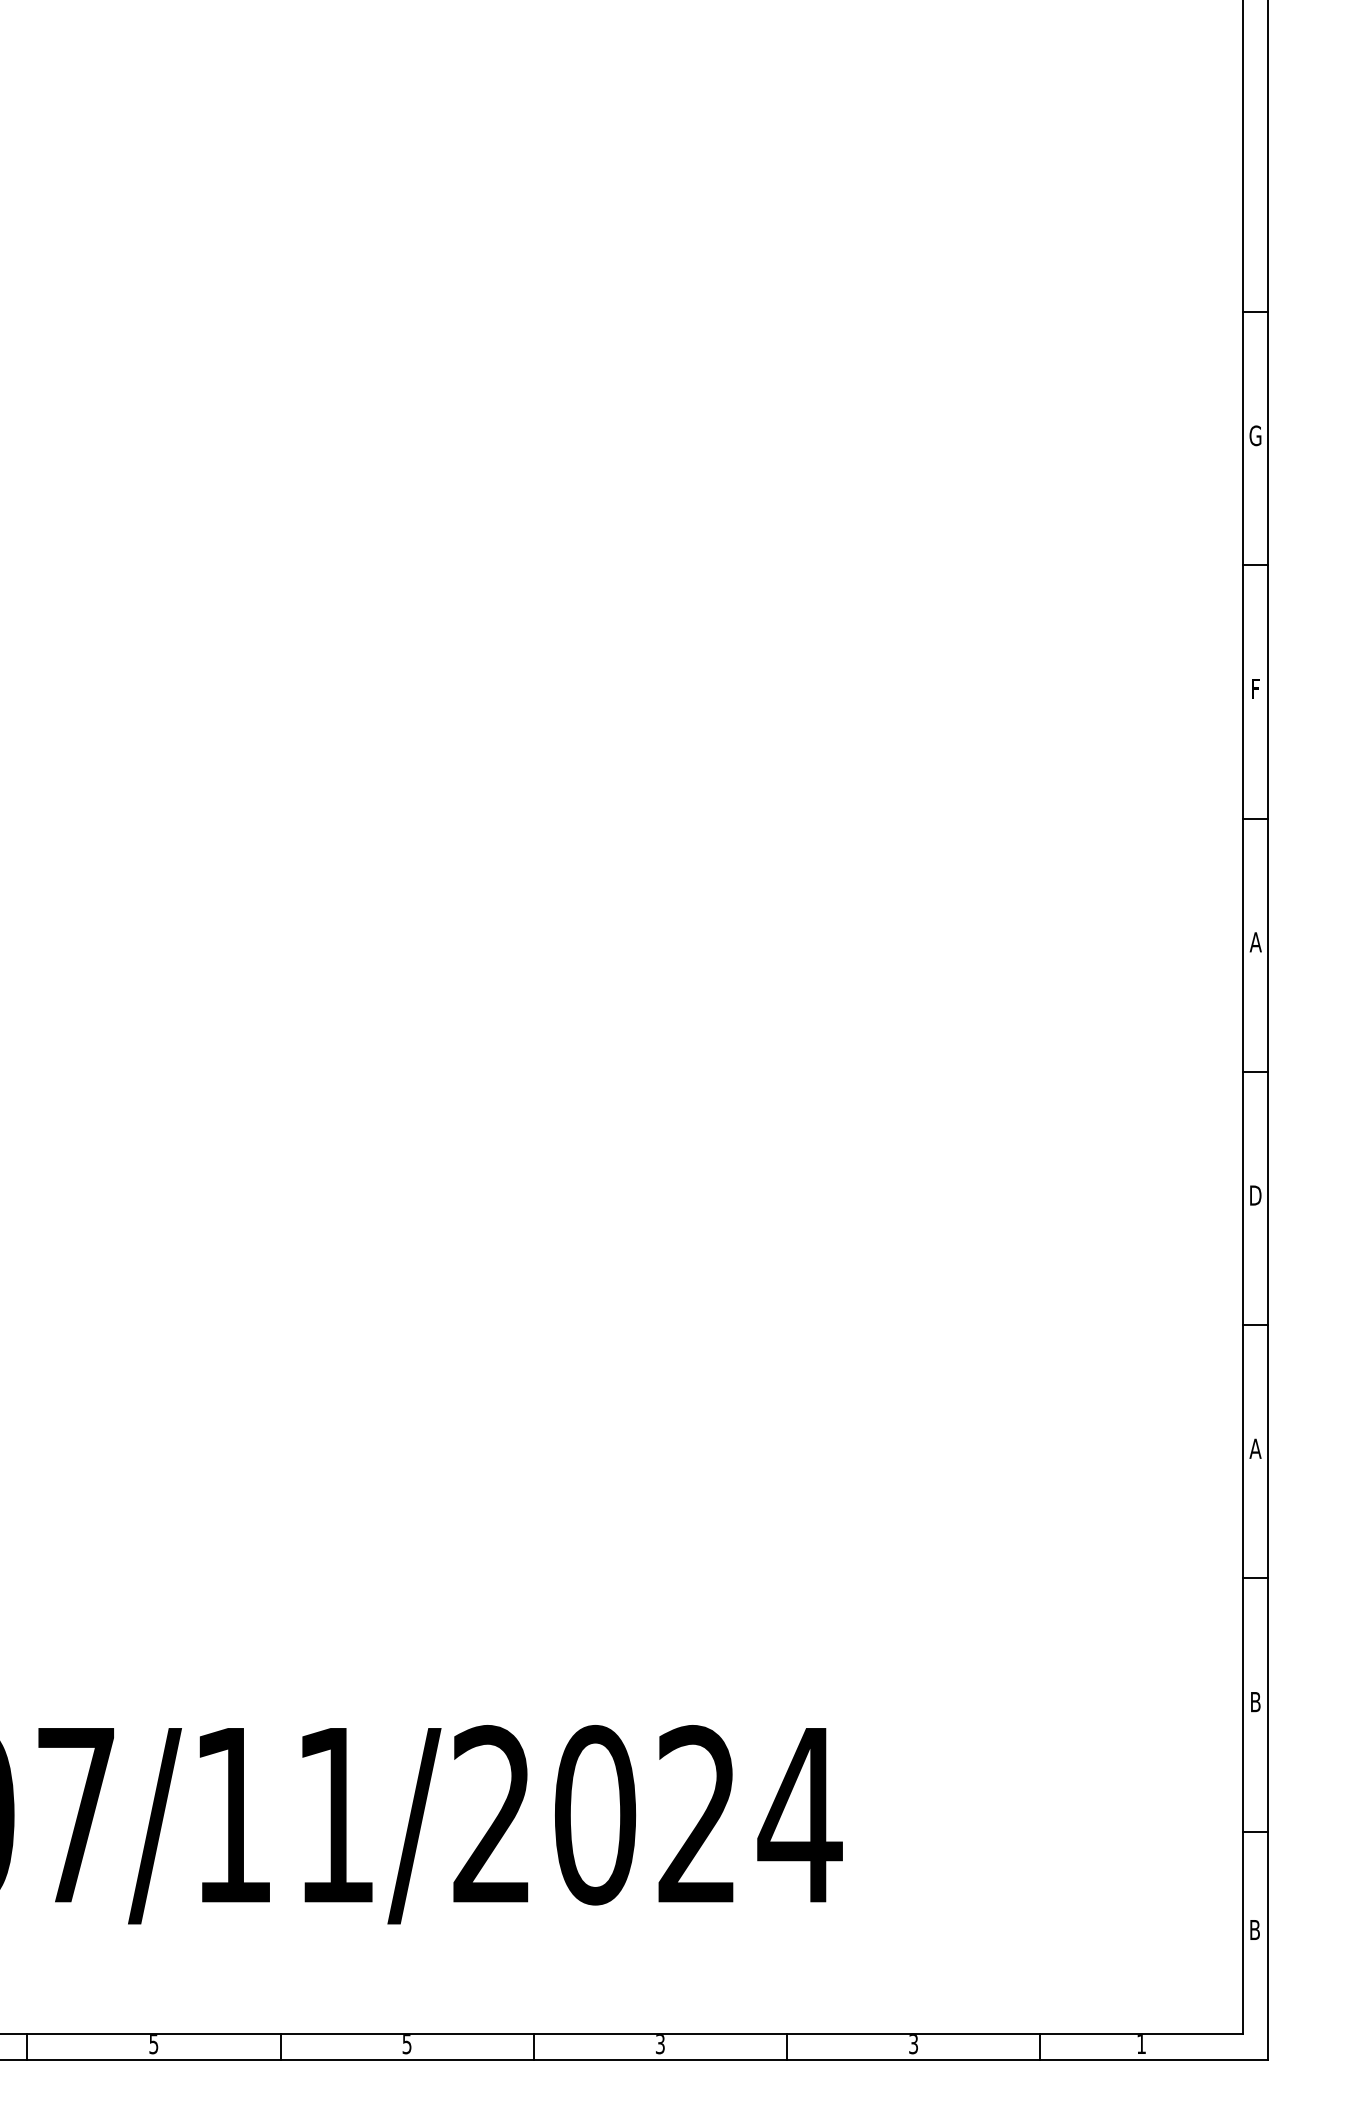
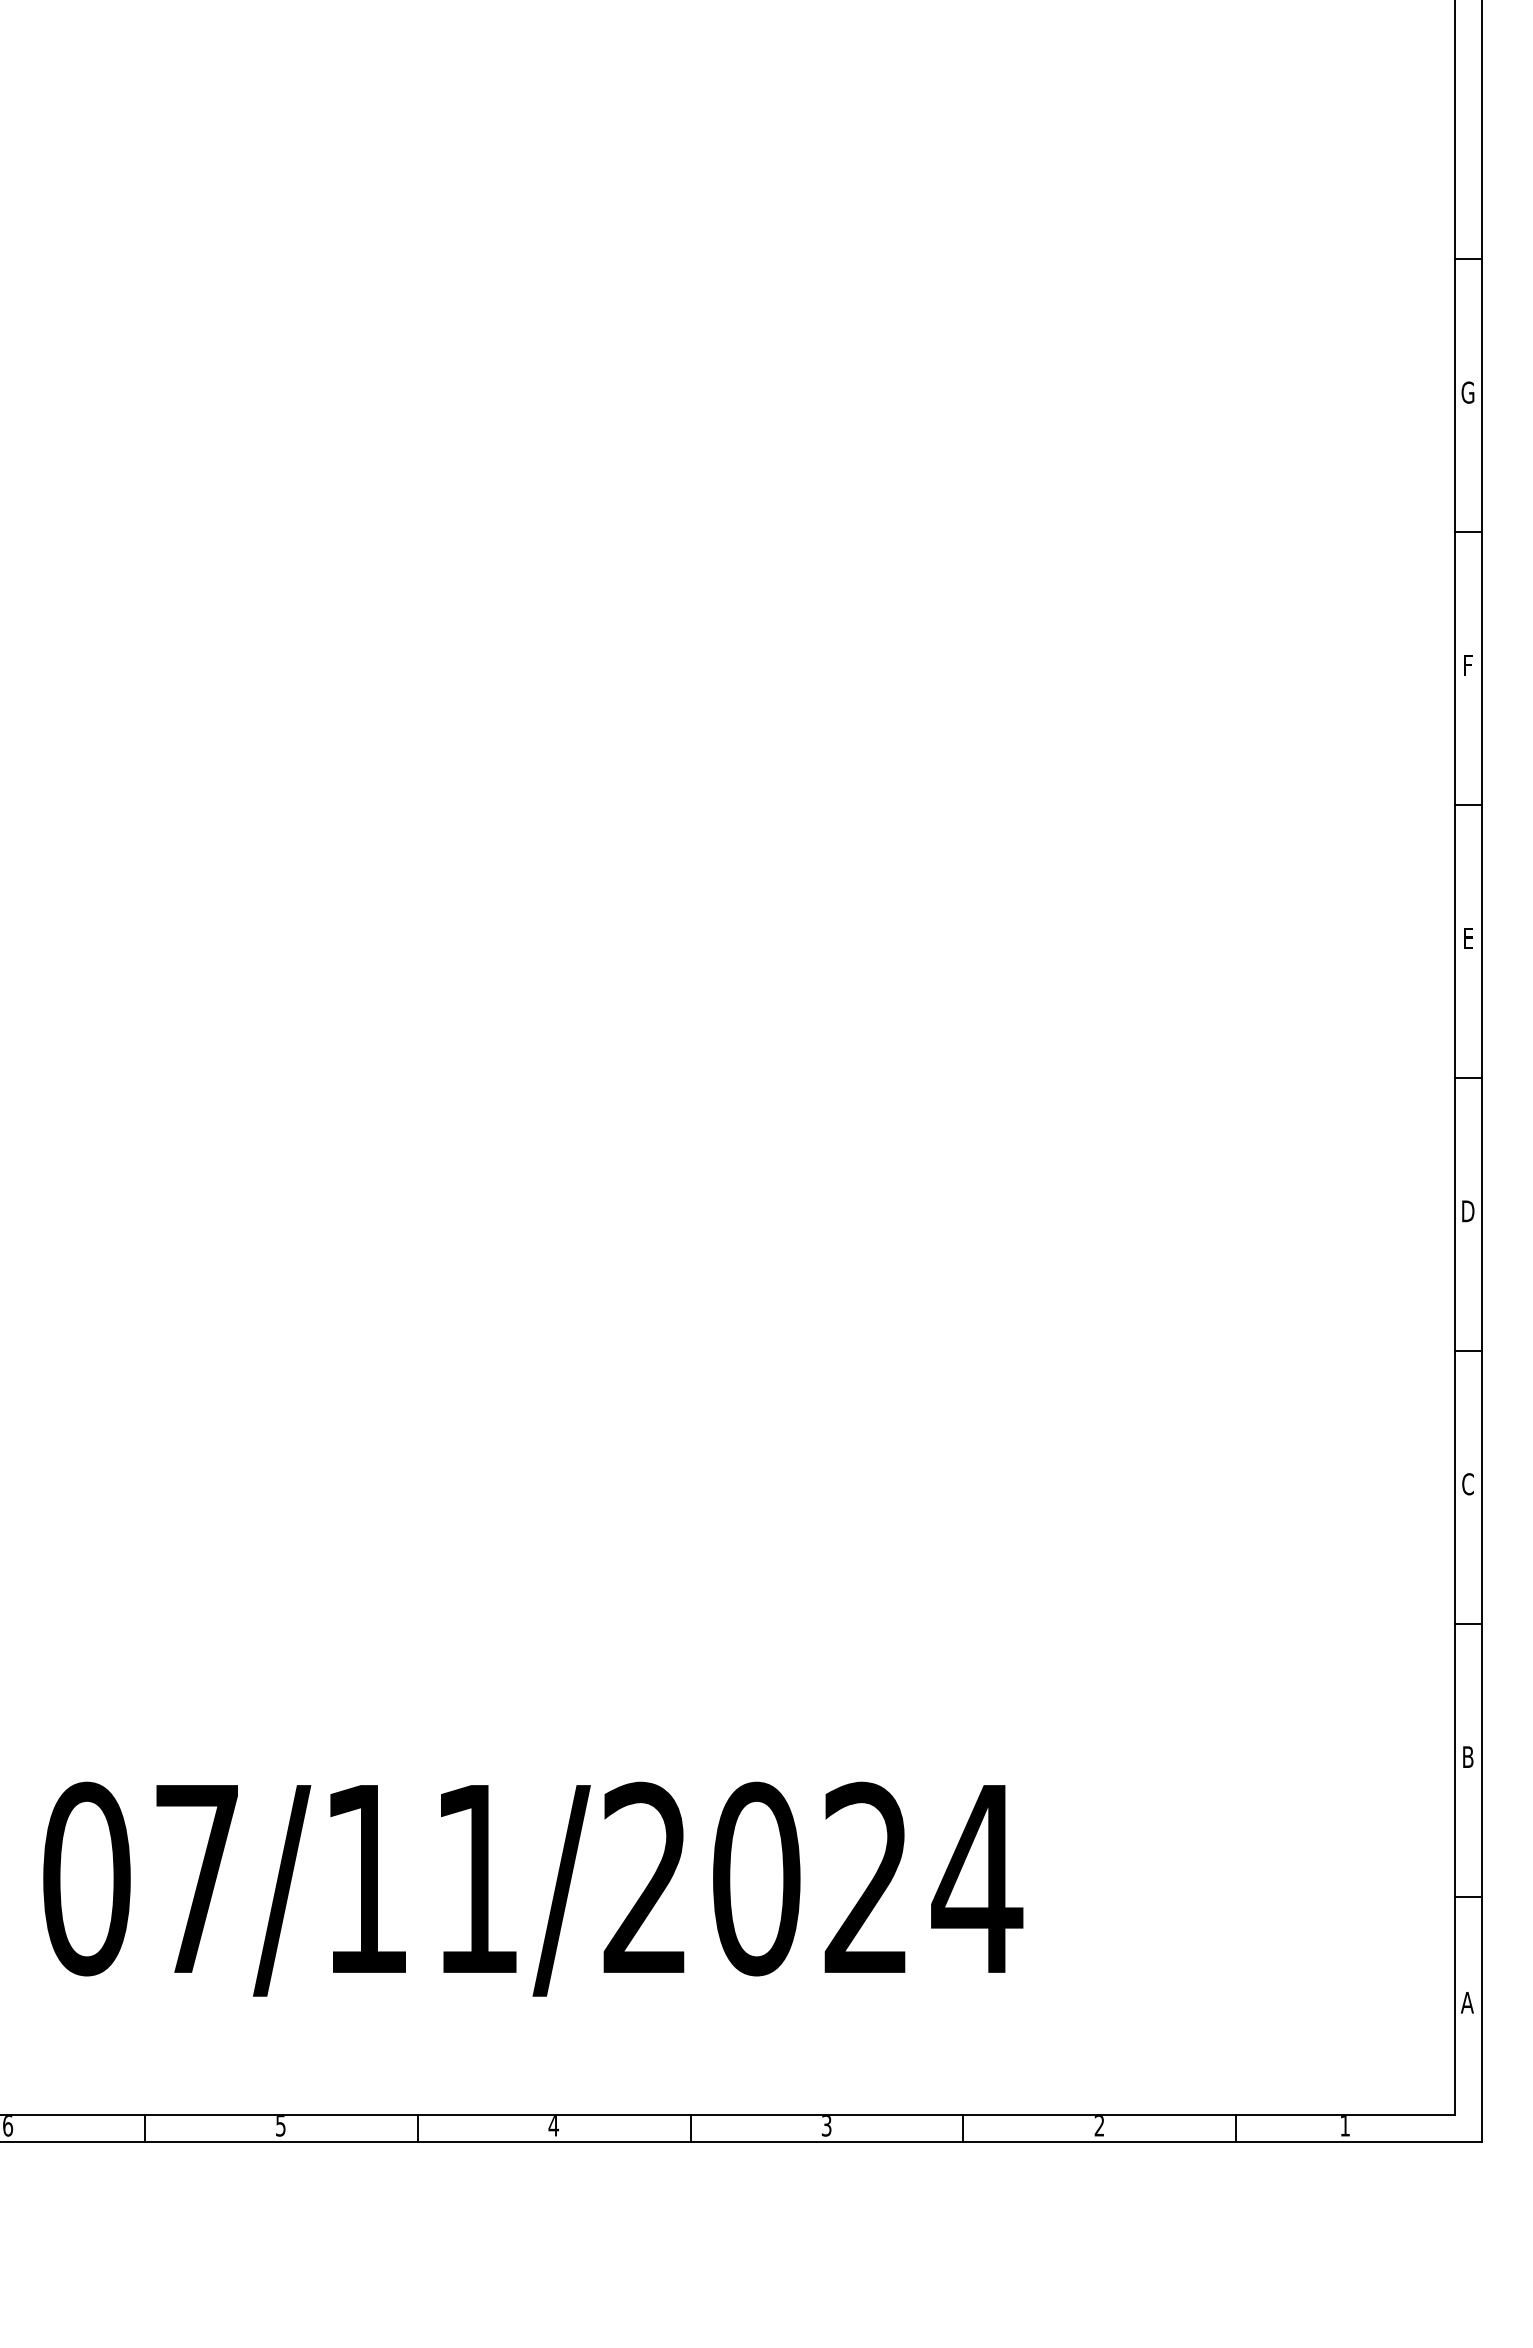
text: (1255, 942) -> (1467, 938), A -> E
text: (1255, 1449) -> (1467, 1484), A -> C
text: (1254, 1929) -> (1466, 2002), B -> A
text: (406, 2044) -> (553, 2126), 5 -> 4
text: (913, 2044) -> (1099, 2126), 3 -> 2

